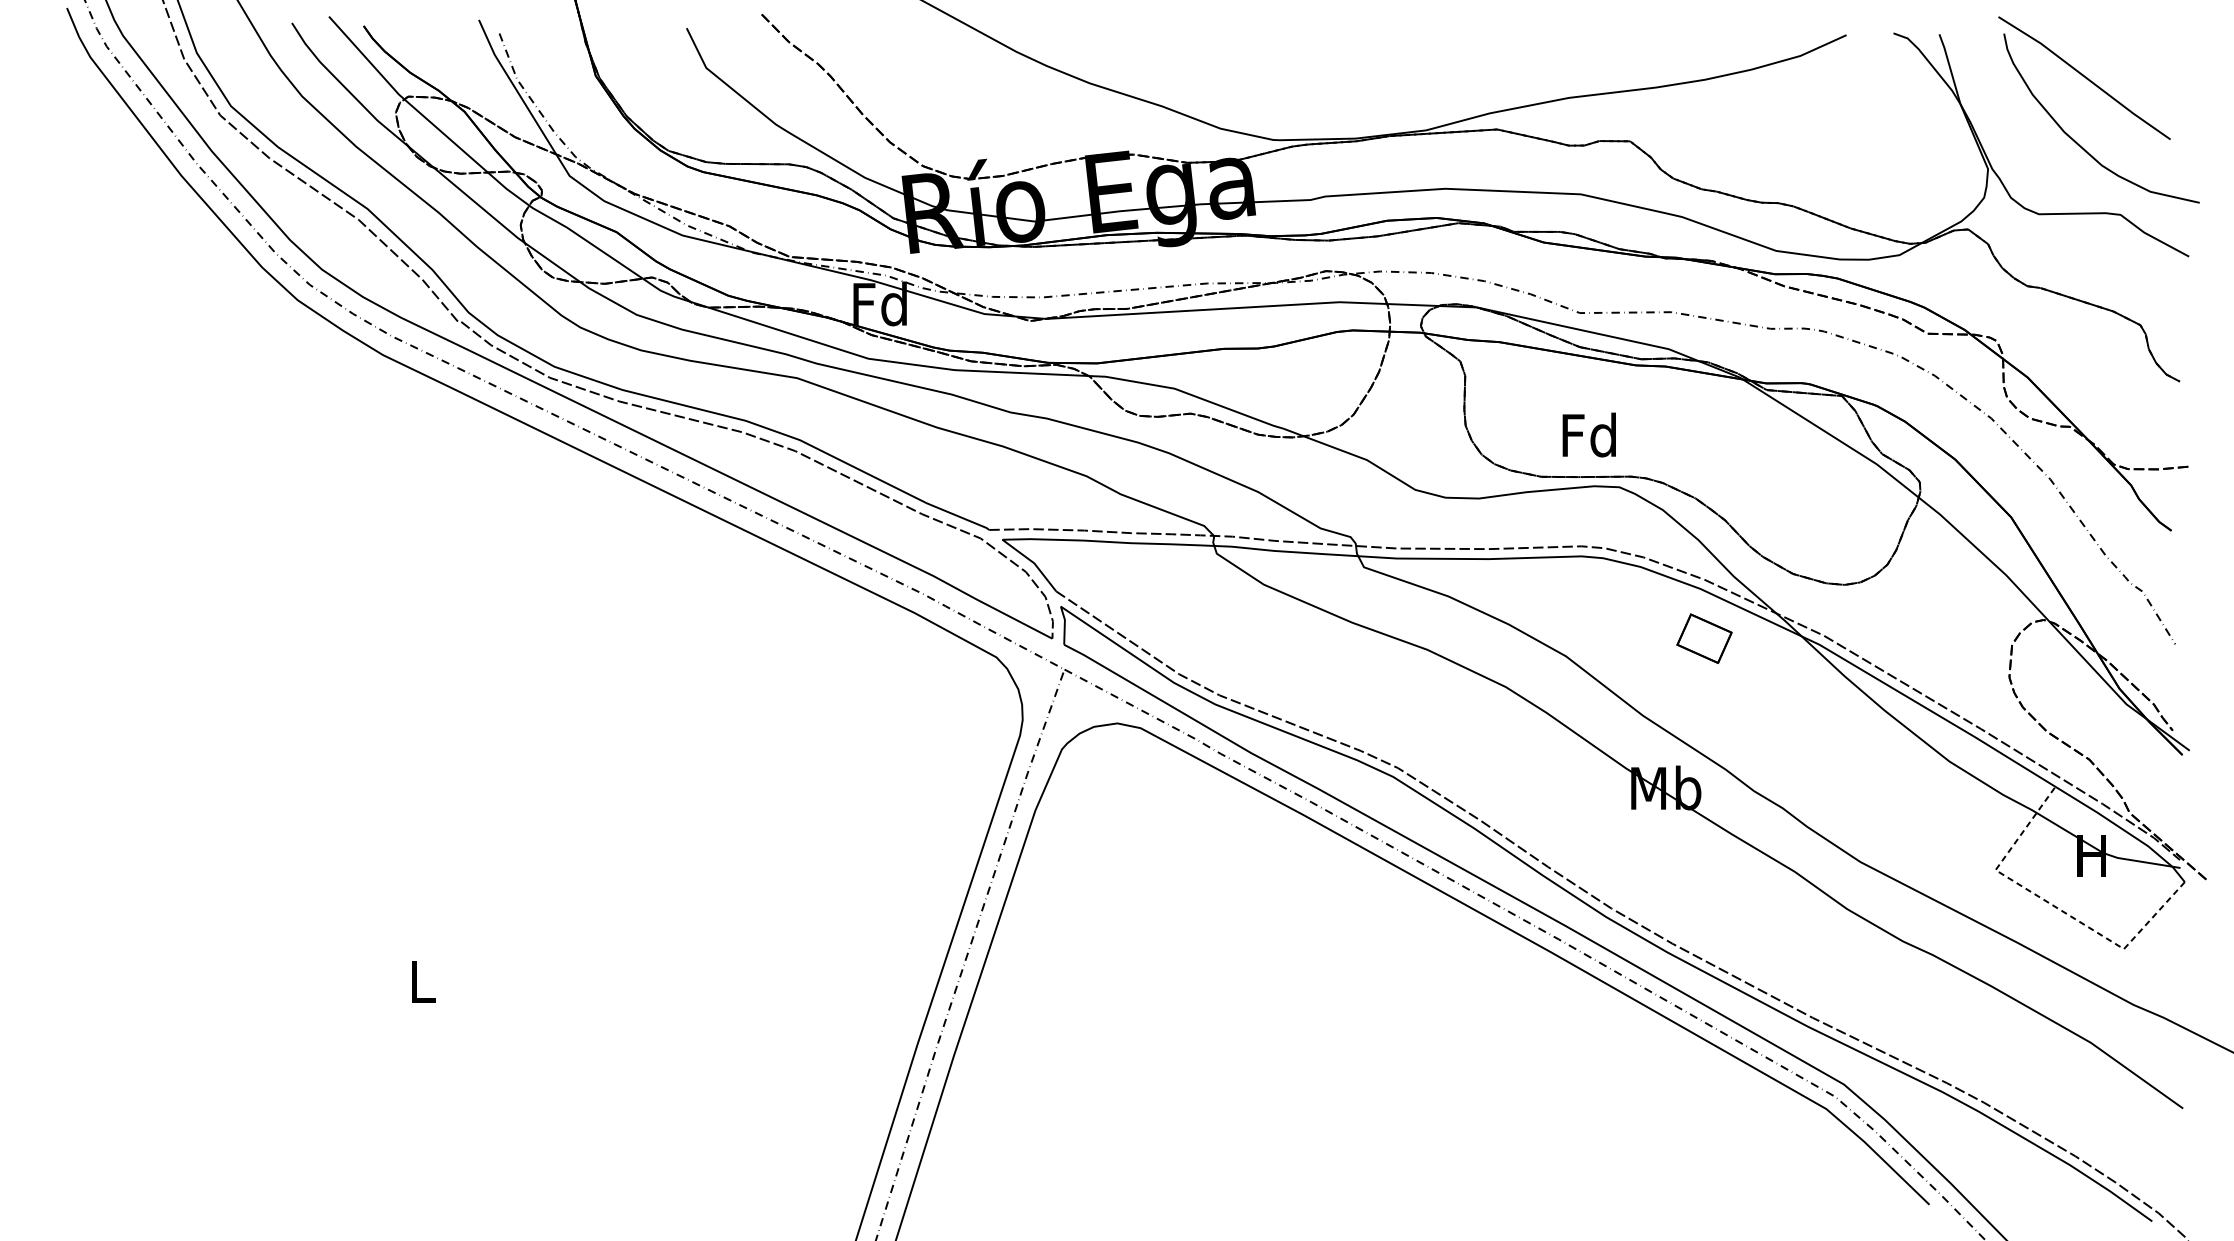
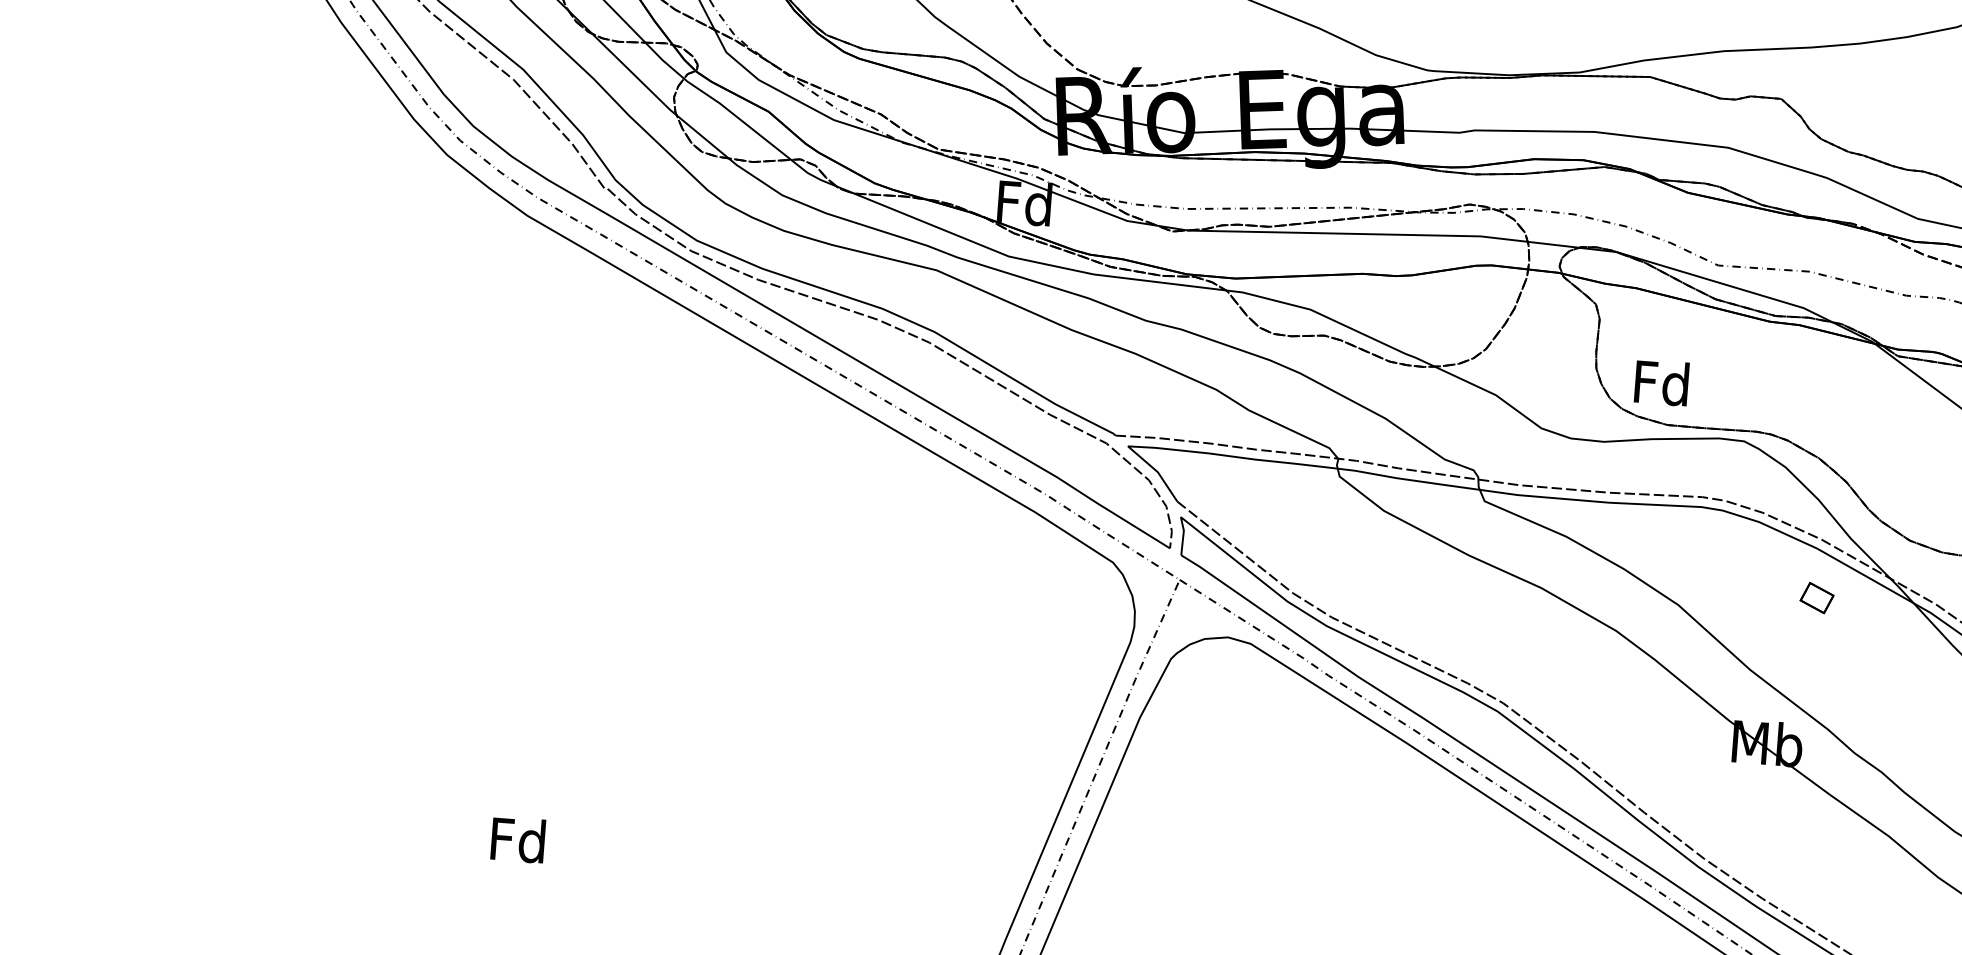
text: (1588, 434) -> (1661, 382), moved
part: (1704, 638) -> (1817, 597), size x0.6
text: (421, 980) -> (517, 839), L -> Fd

